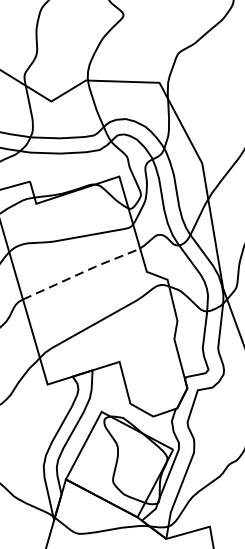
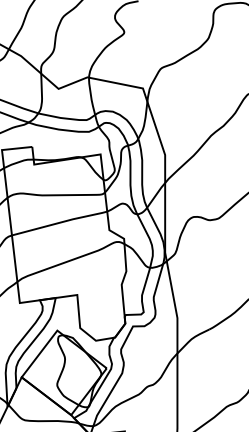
line: (82, 272) -> (60, 222), dashed -> solid

